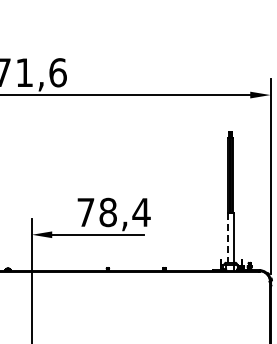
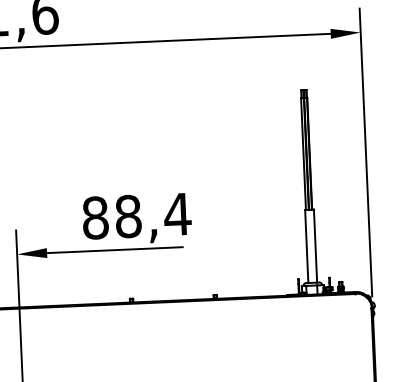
text: (85, 212) -> (94, 218), 78,4 -> 88,4
line: (227, 238) -> (306, 247), dashed -> solid

